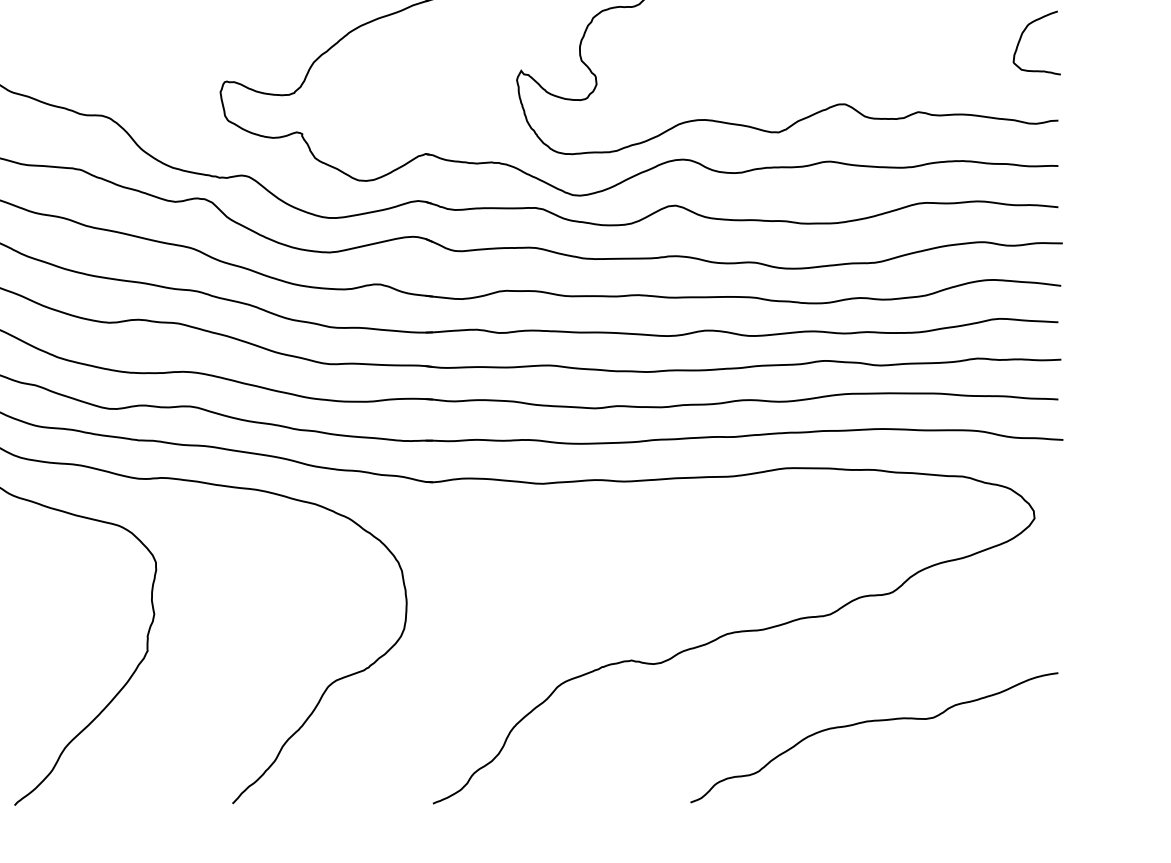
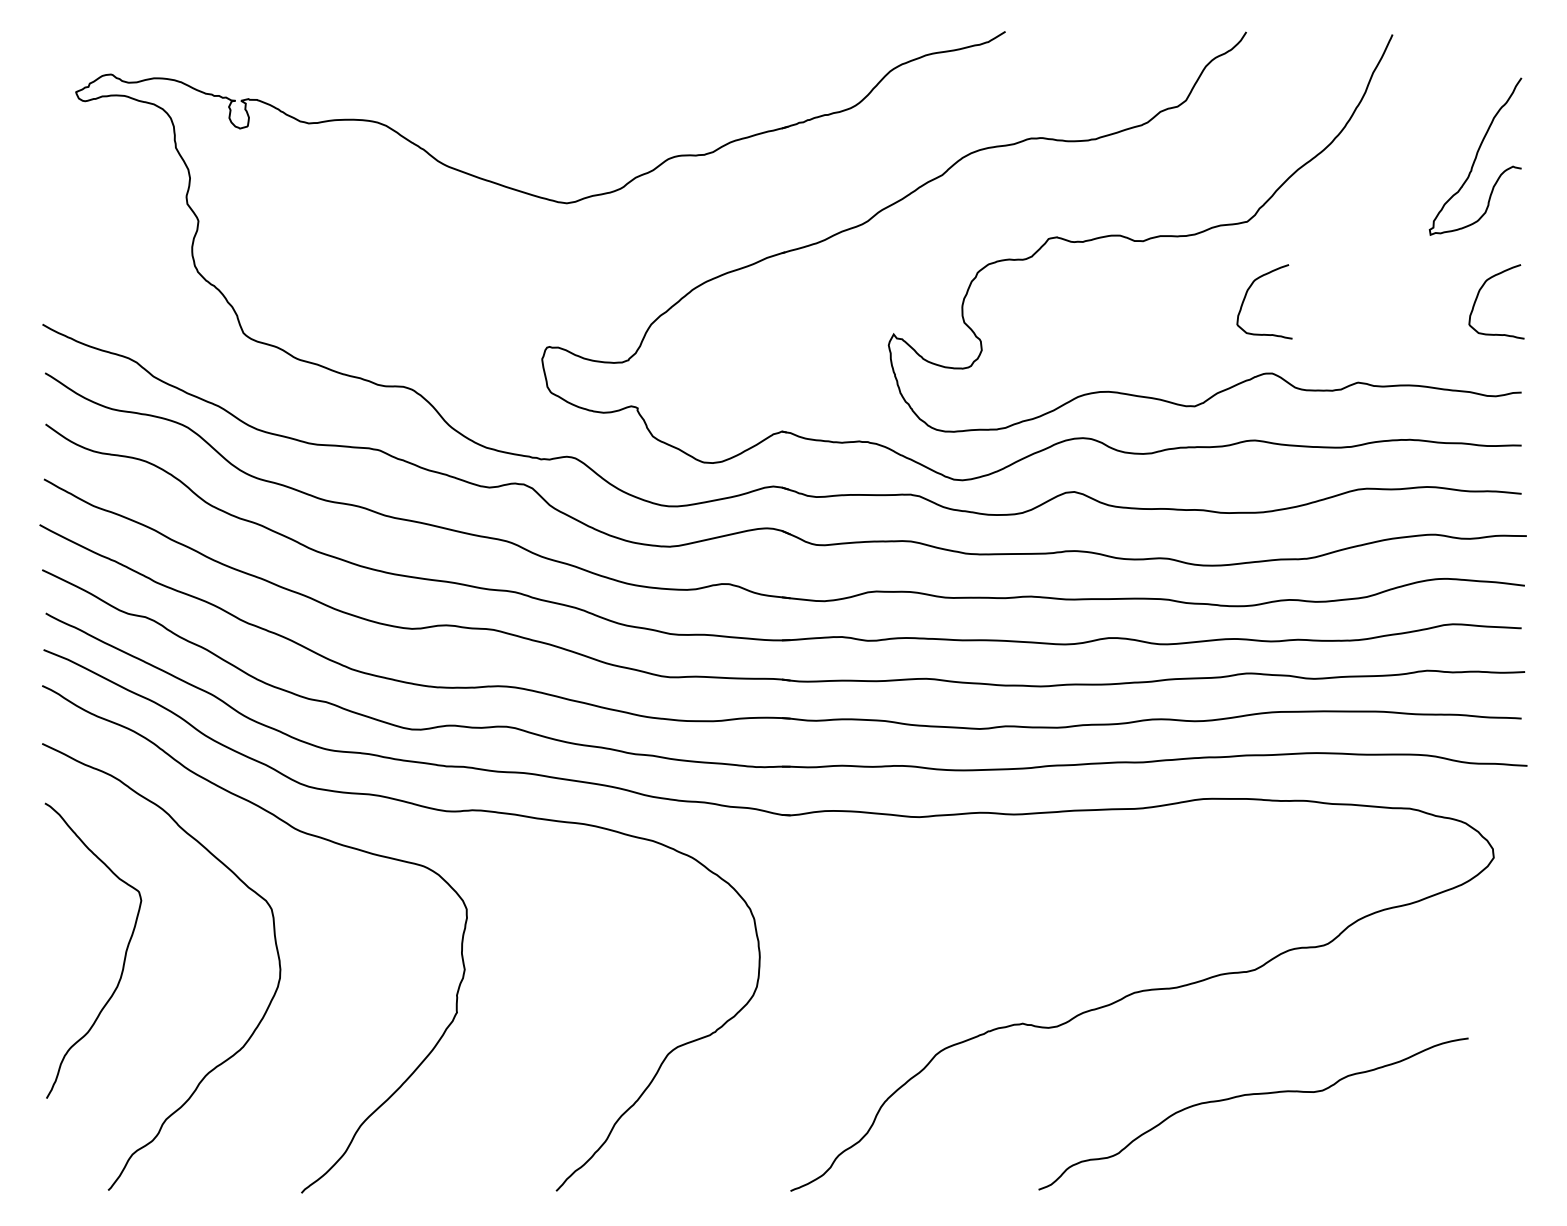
curve: (823, 38) -> (1246, 296), added
curve: (873, 721) -> (1252, 1095), moved

